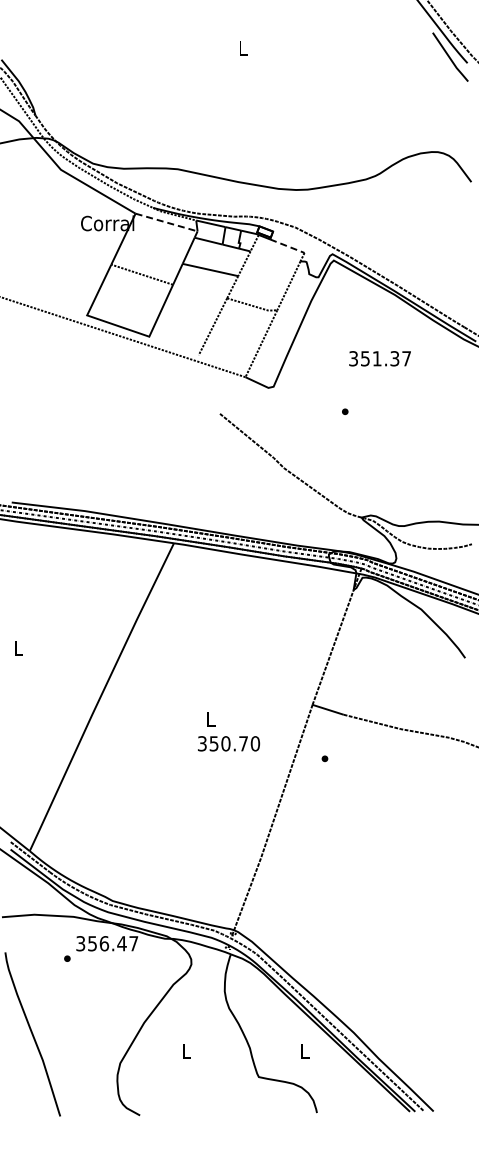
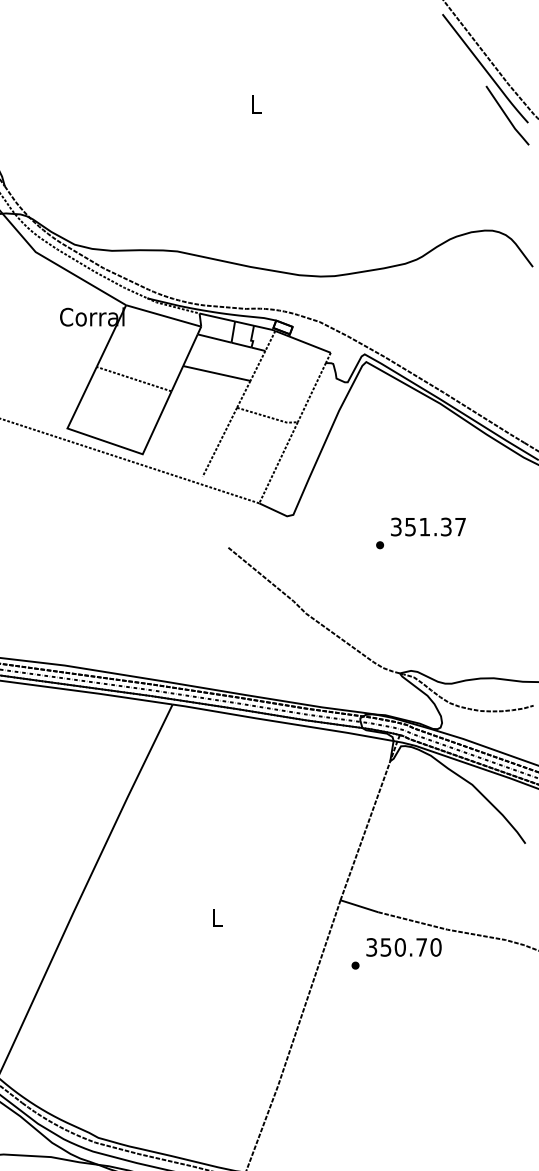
line: (167, 222) -> (164, 315), dashed -> solid
line: (287, 246) -> (310, 345), dashed -> solid
text: (379, 358) -> (427, 526), moved
text: (229, 743) -> (404, 947), moved

